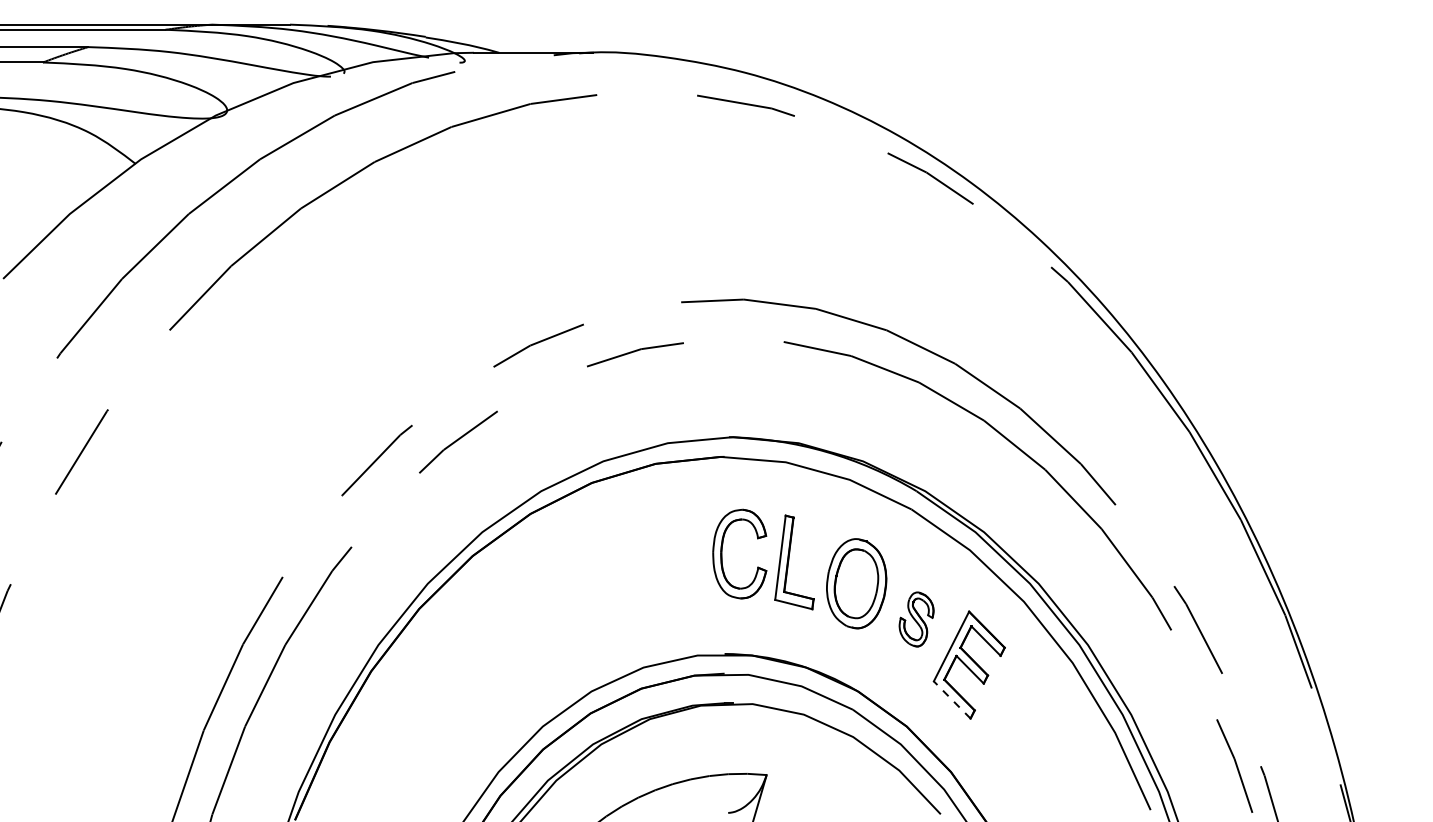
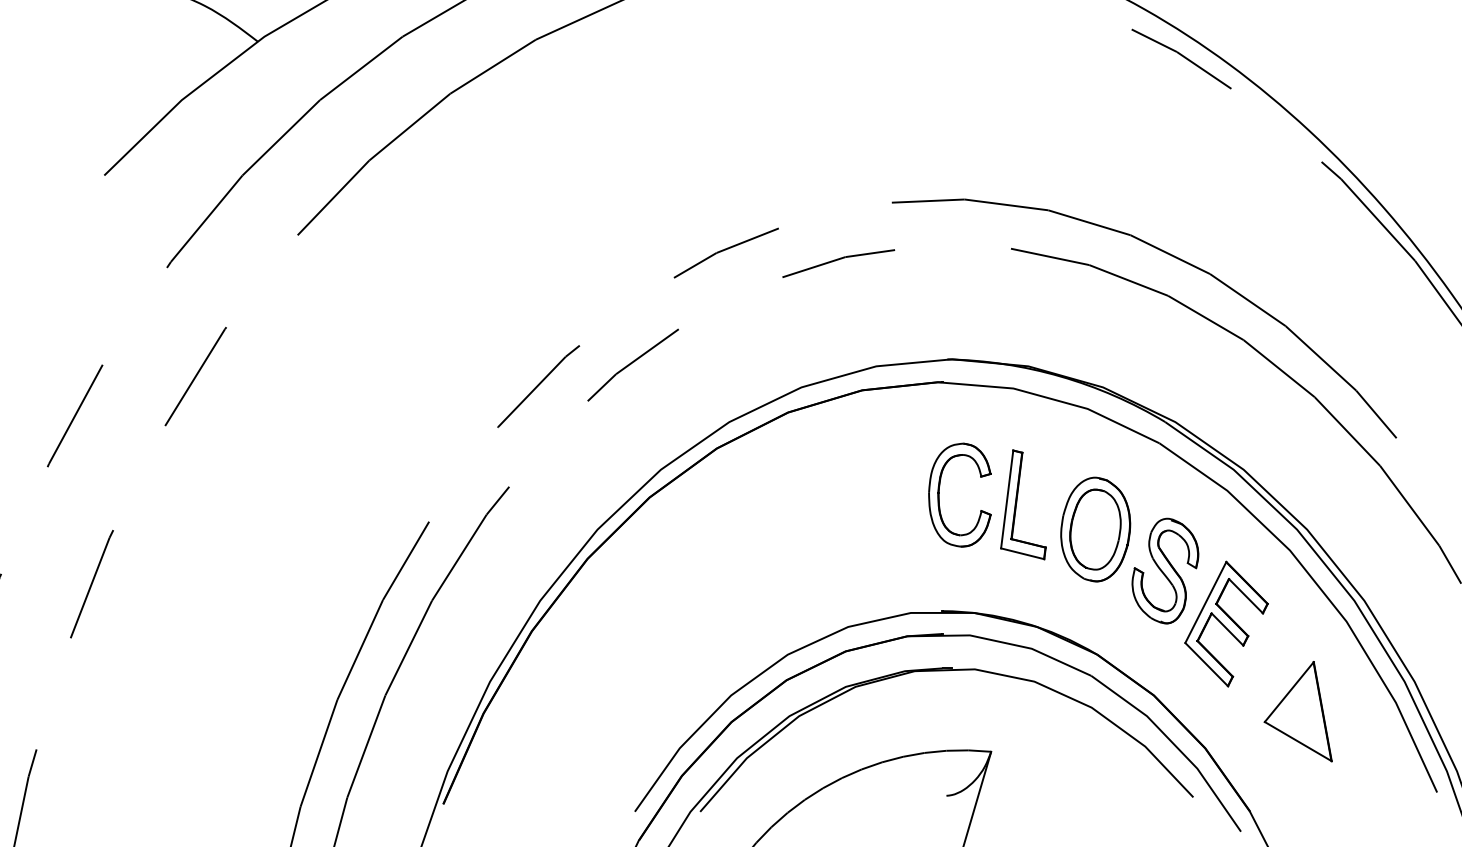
part: (916, 619) -> (1165, 571), size x1.67
line: (951, 699) -> (1205, 664), dashed -> solid
part: (1030, 740) -> (1297, 711), added

